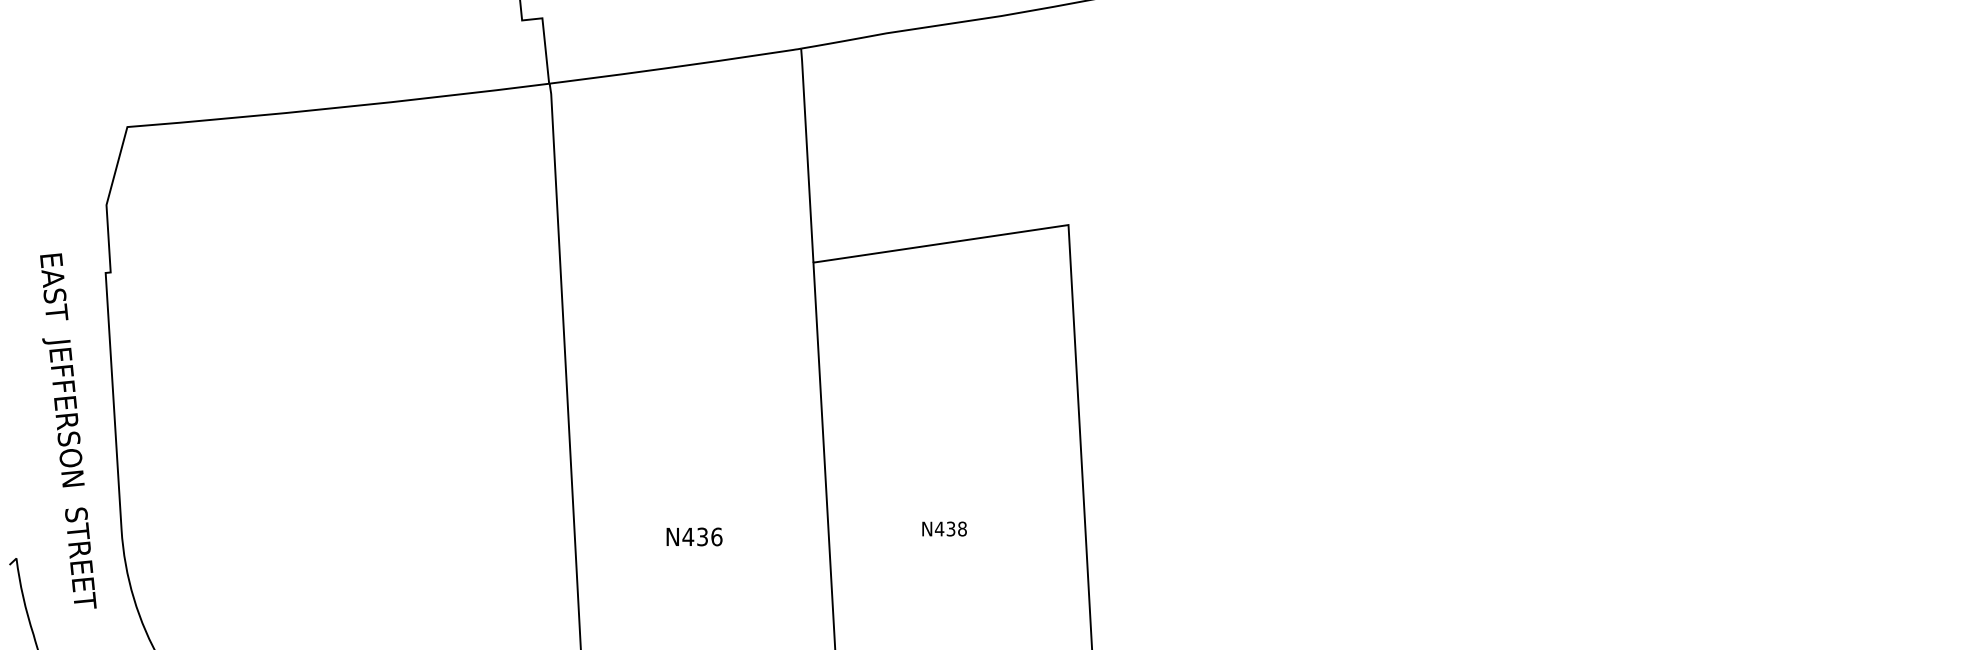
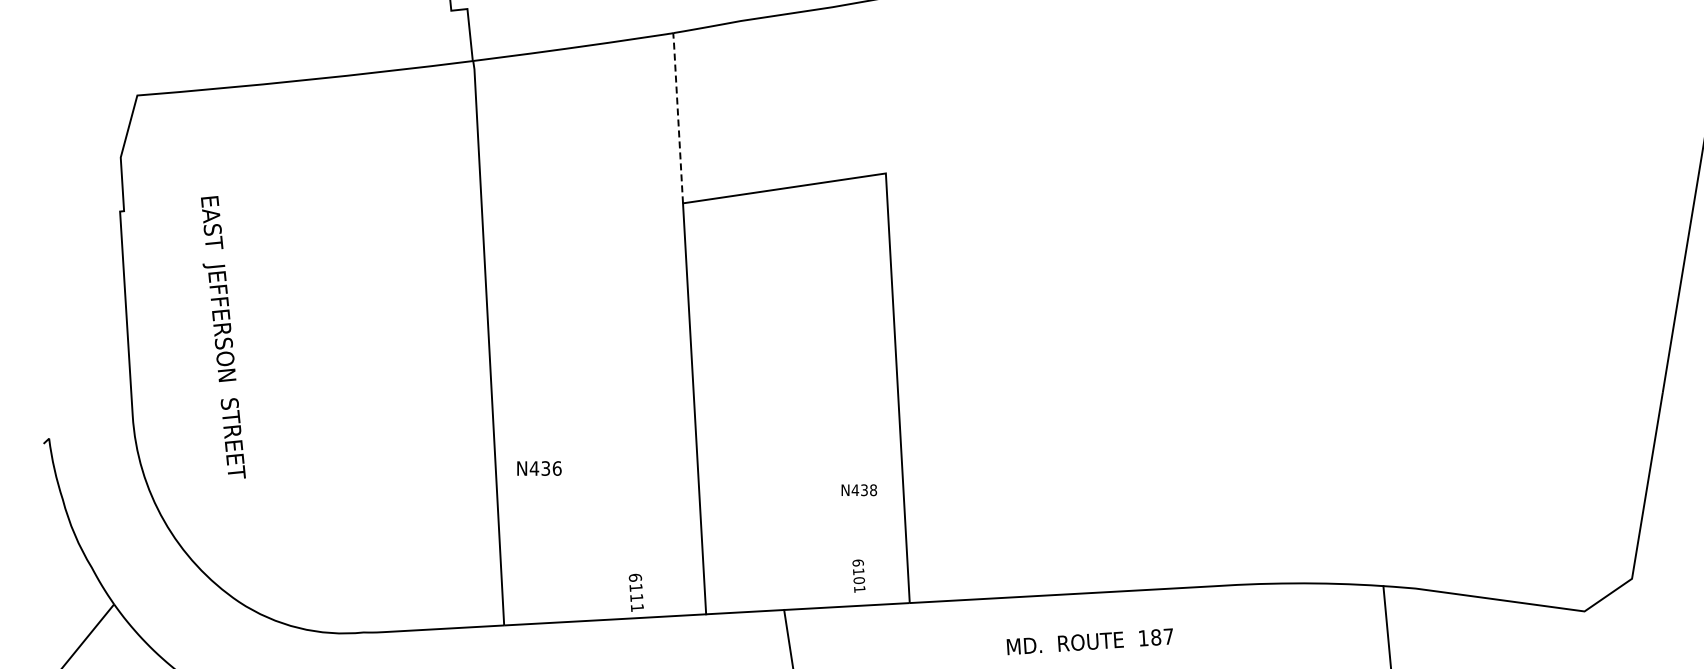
line: (807, 154) -> (678, 117), solid -> dashed
text: (68, 431) -> (223, 337), moved
text: (943, 529) -> (858, 490), moved
text: (694, 536) -> (539, 468), moved

